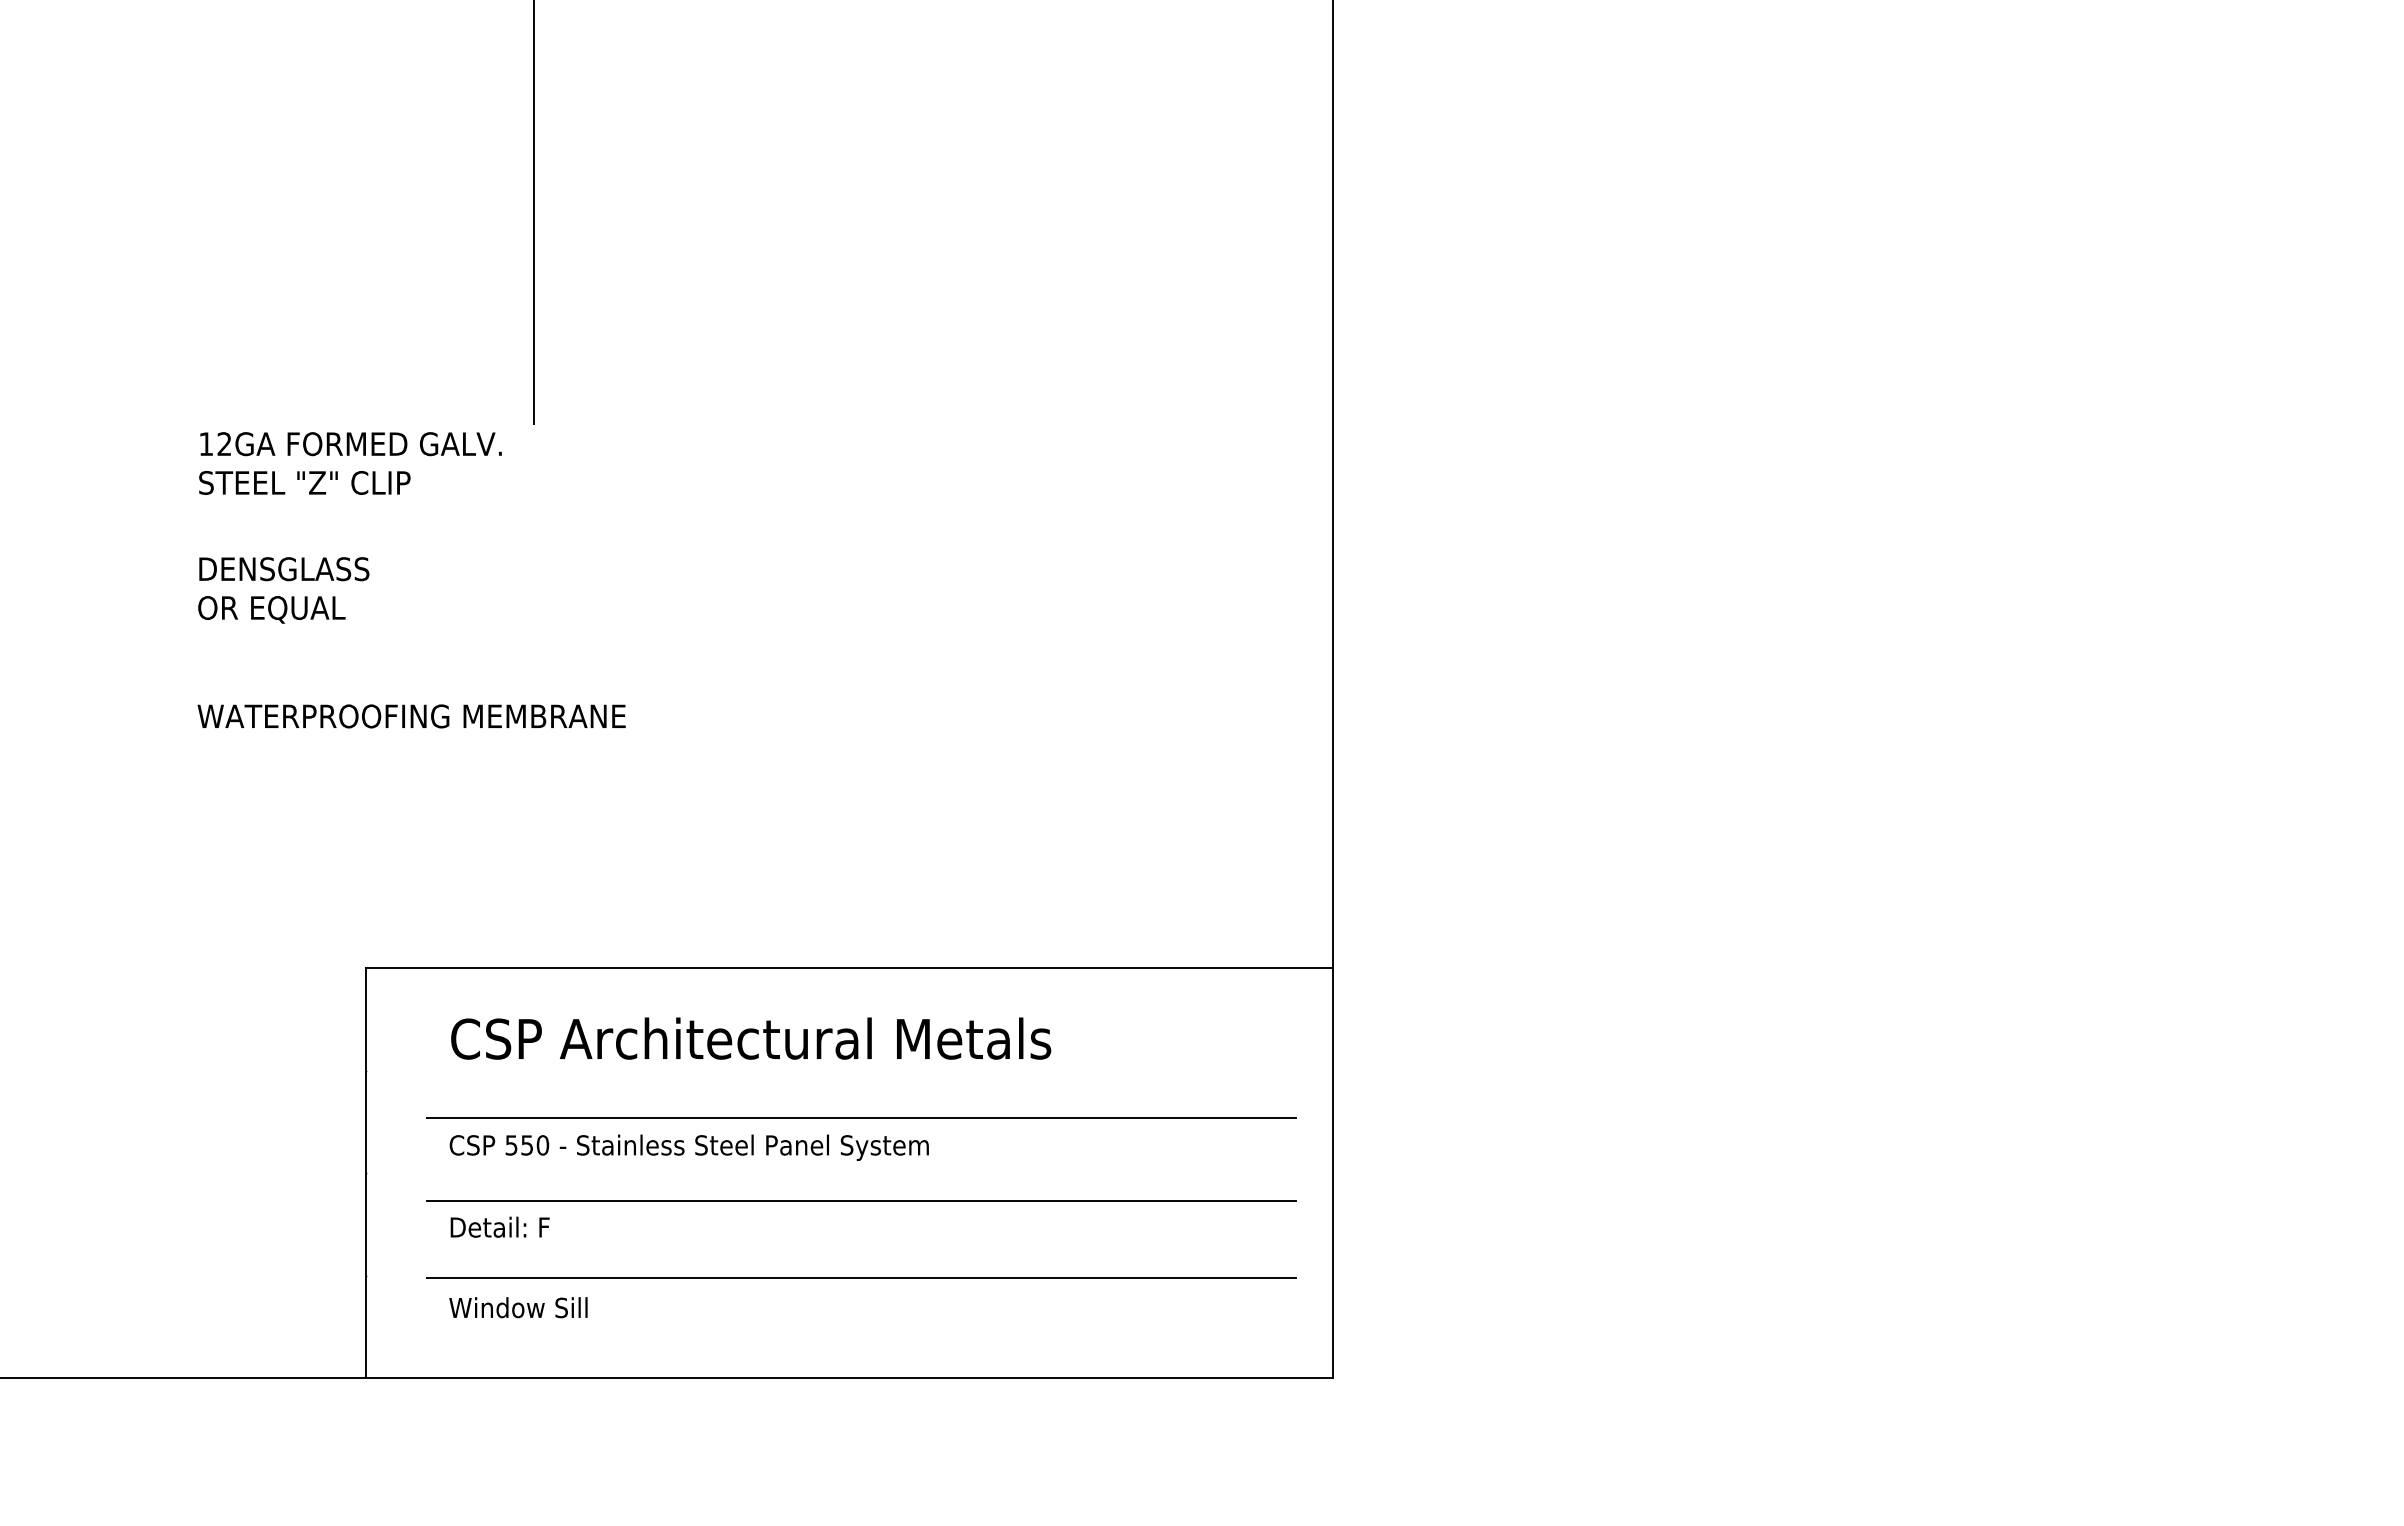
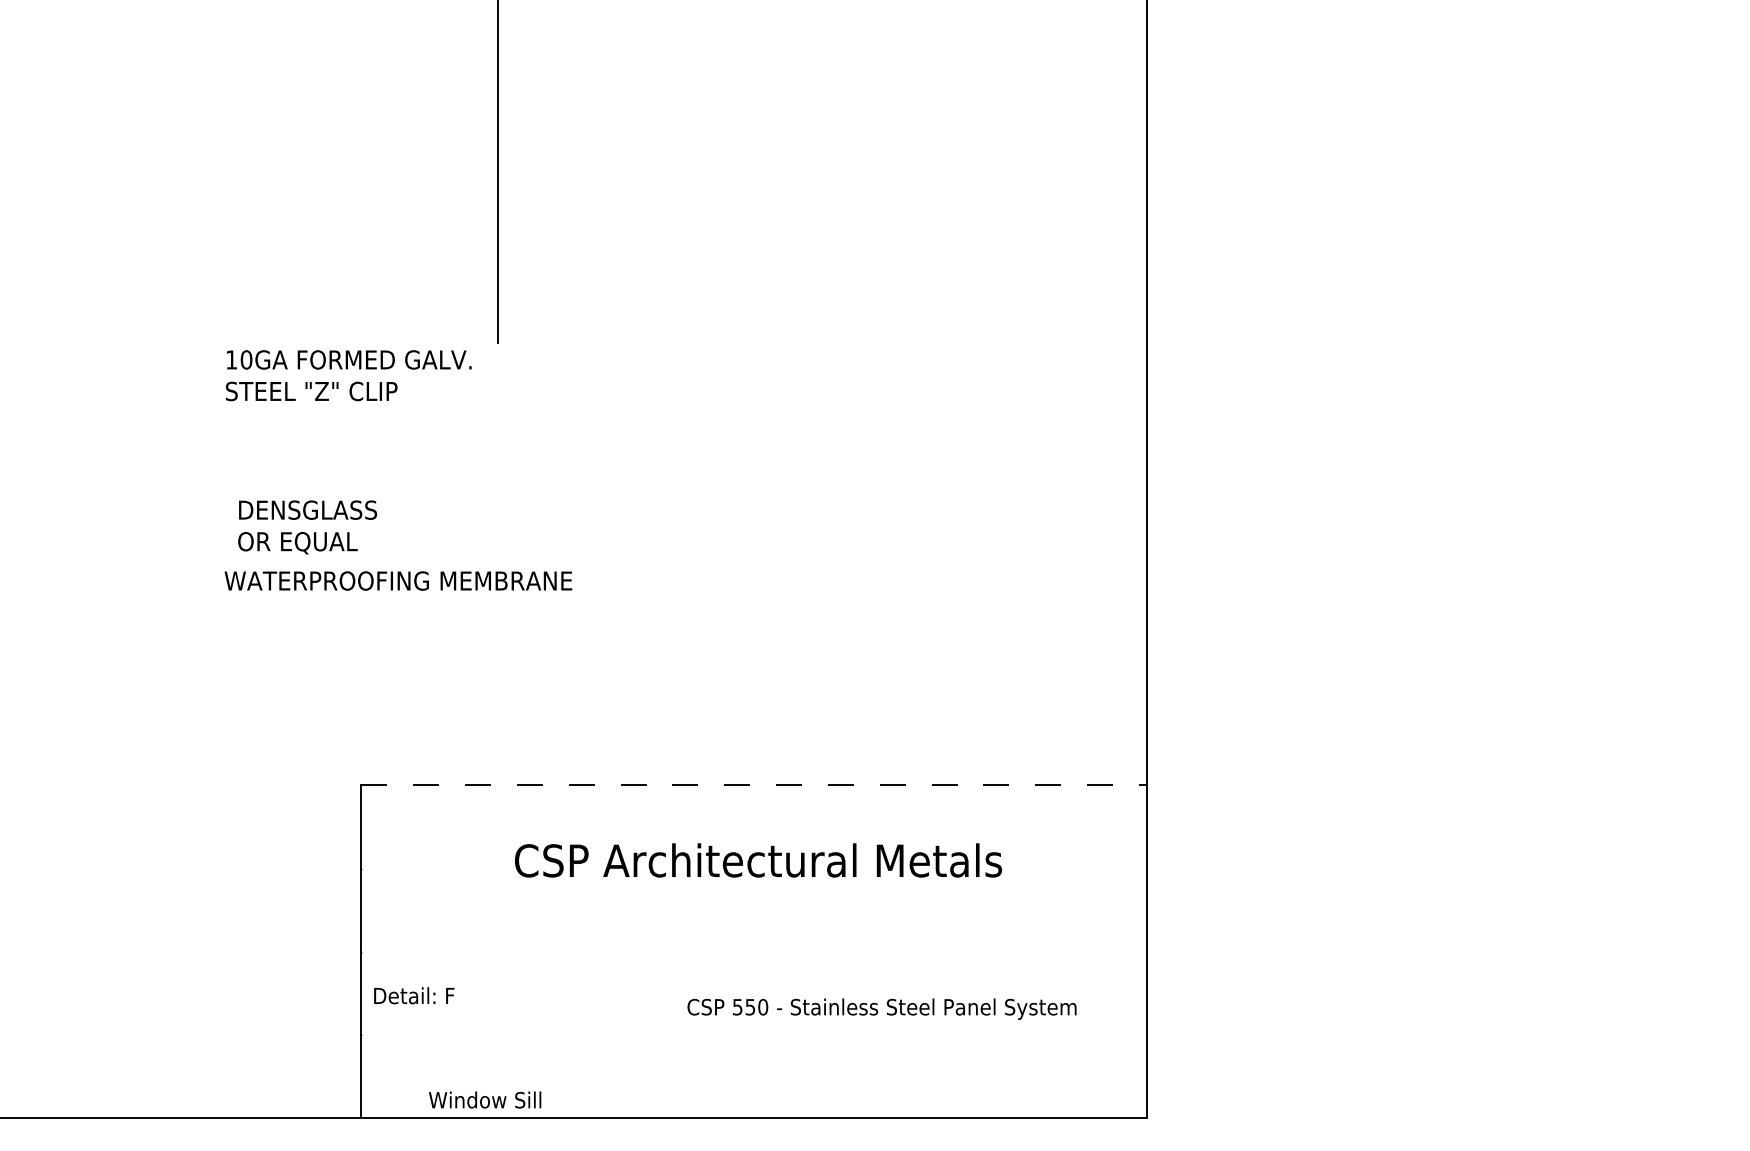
text: (224, 444) -> (246, 360), 12GA -> 10GA
text: (283, 590) -> (307, 527), moved
line: (849, 968) -> (753, 785), solid -> dashed
text: (751, 1038) -> (758, 860), moved
line: (861, 1118) -> (763, 907), removed
text: (688, 1147) -> (881, 1008), moved
line: (861, 1200) -> (763, 974), removed
text: (499, 1226) -> (413, 995), moved
line: (861, 1277) -> (763, 1036), removed
text: (518, 1307) -> (485, 1099), moved

